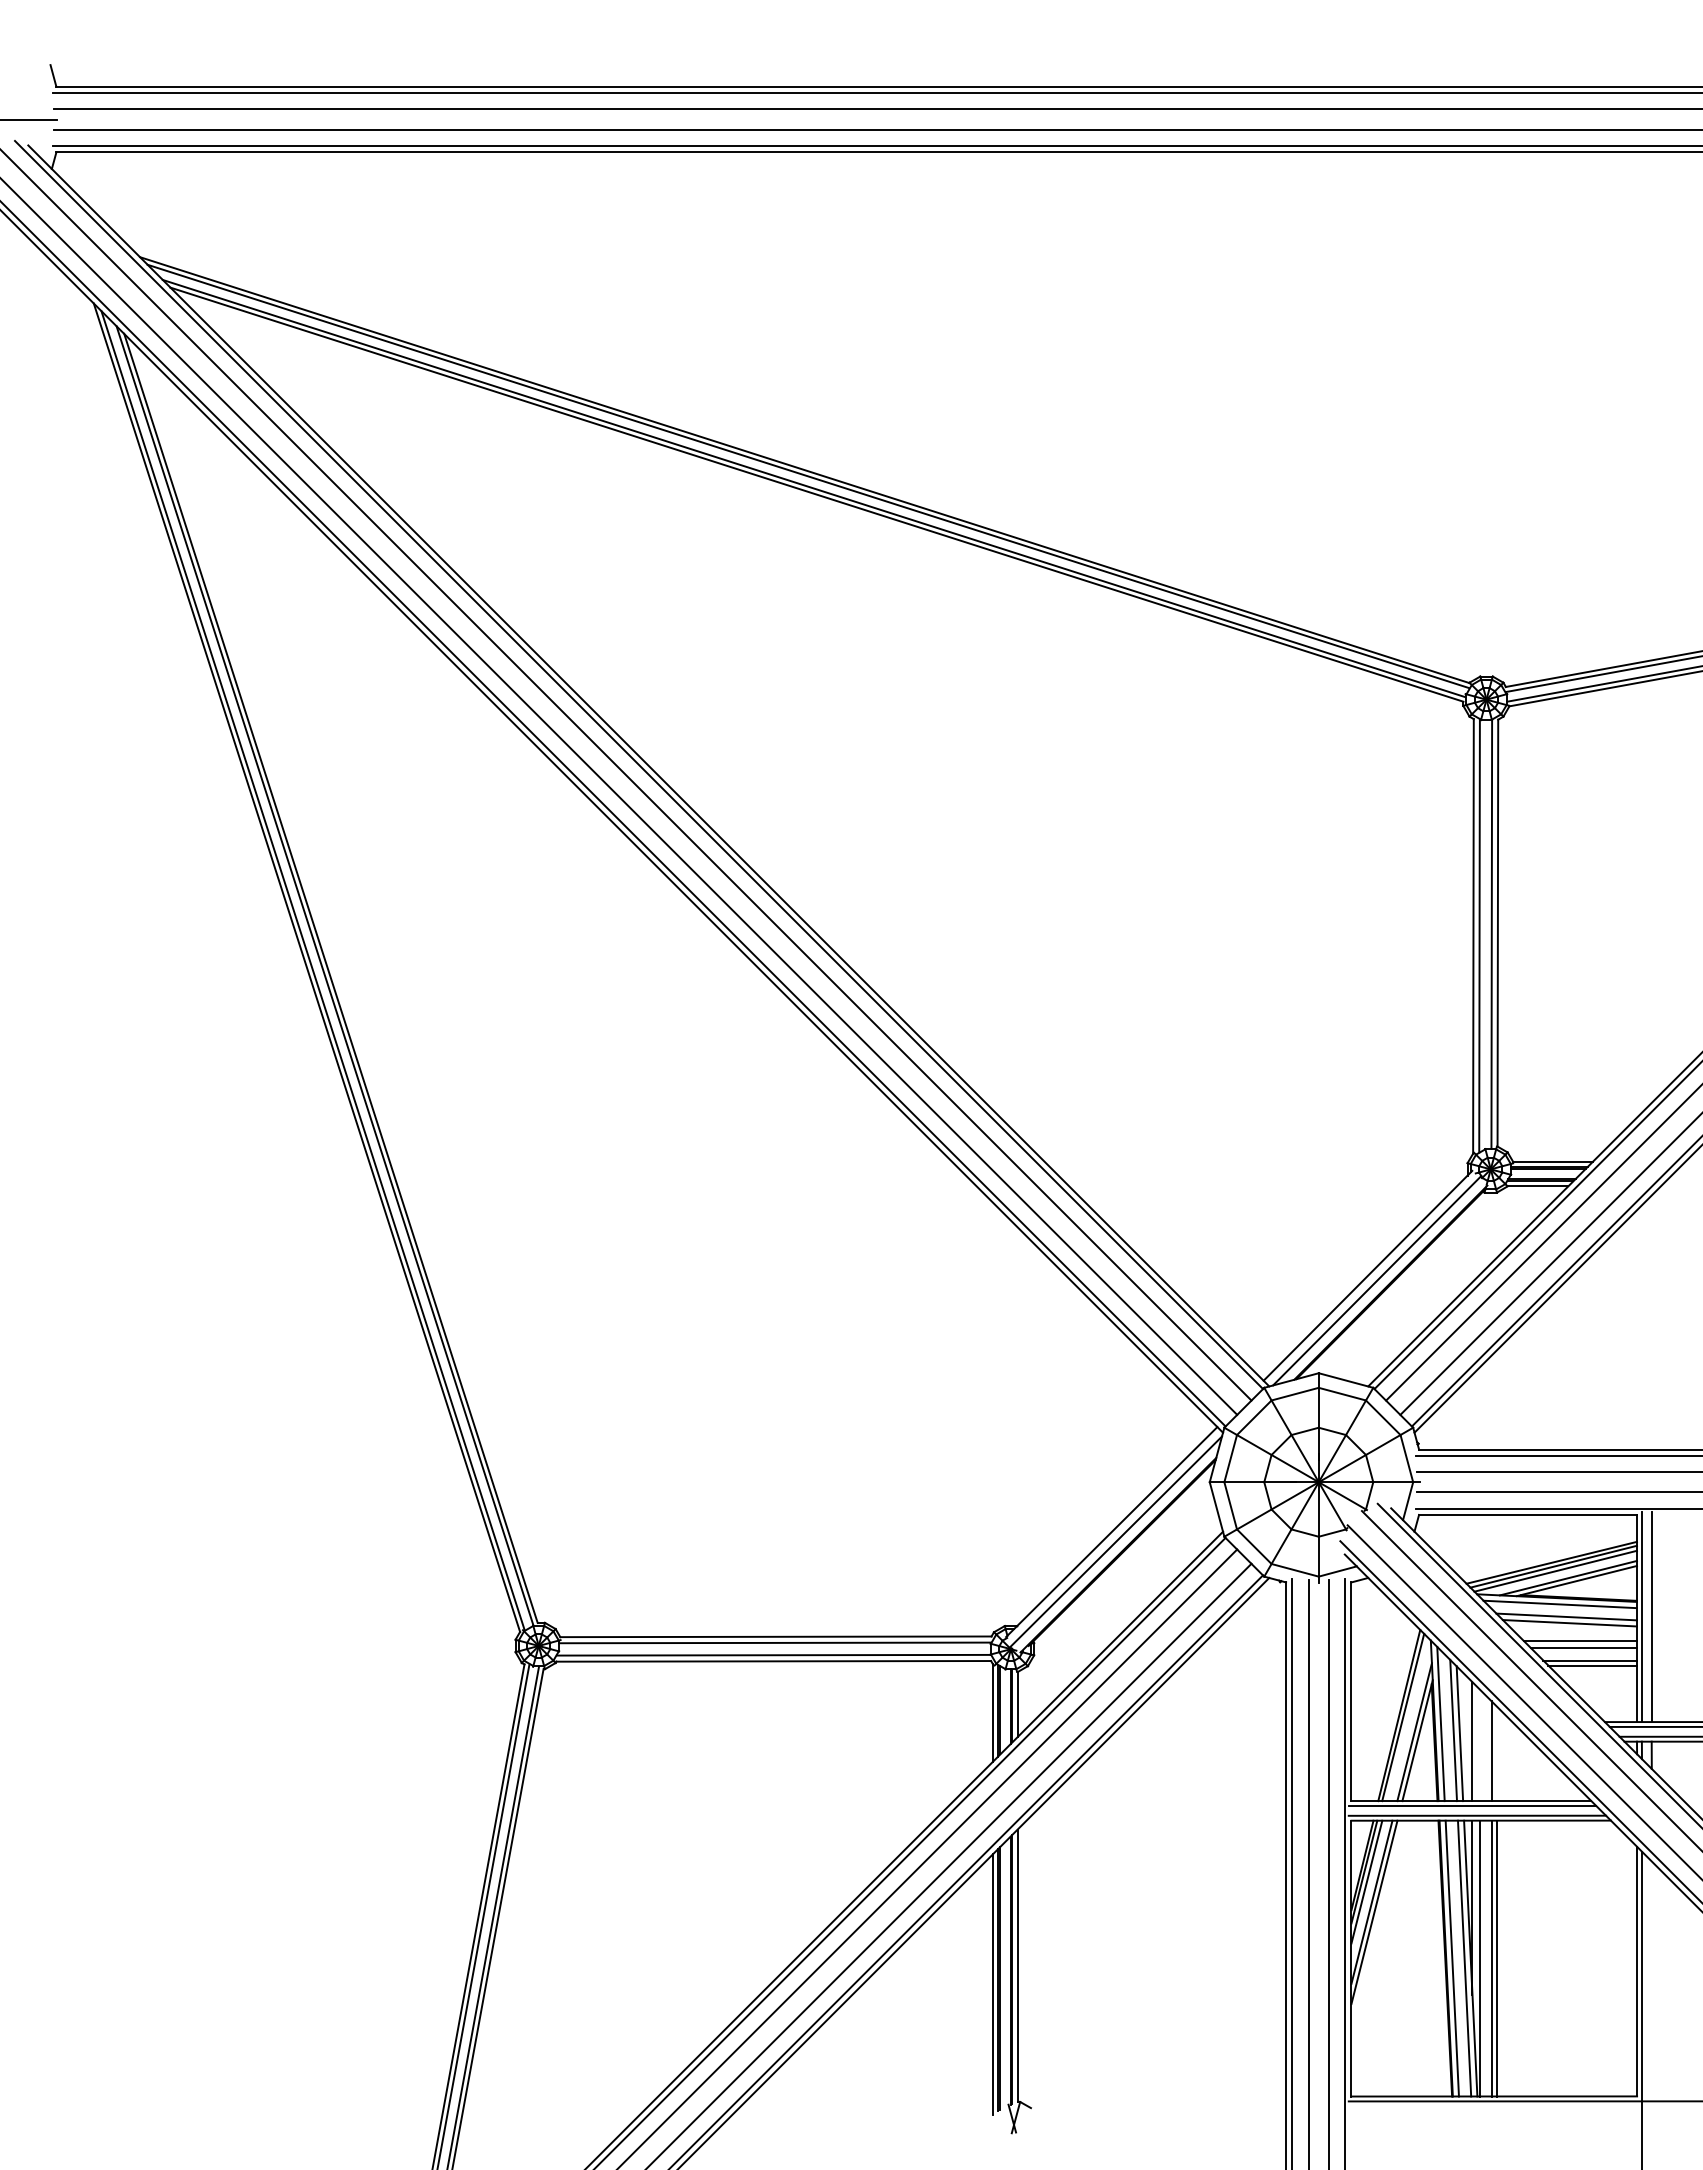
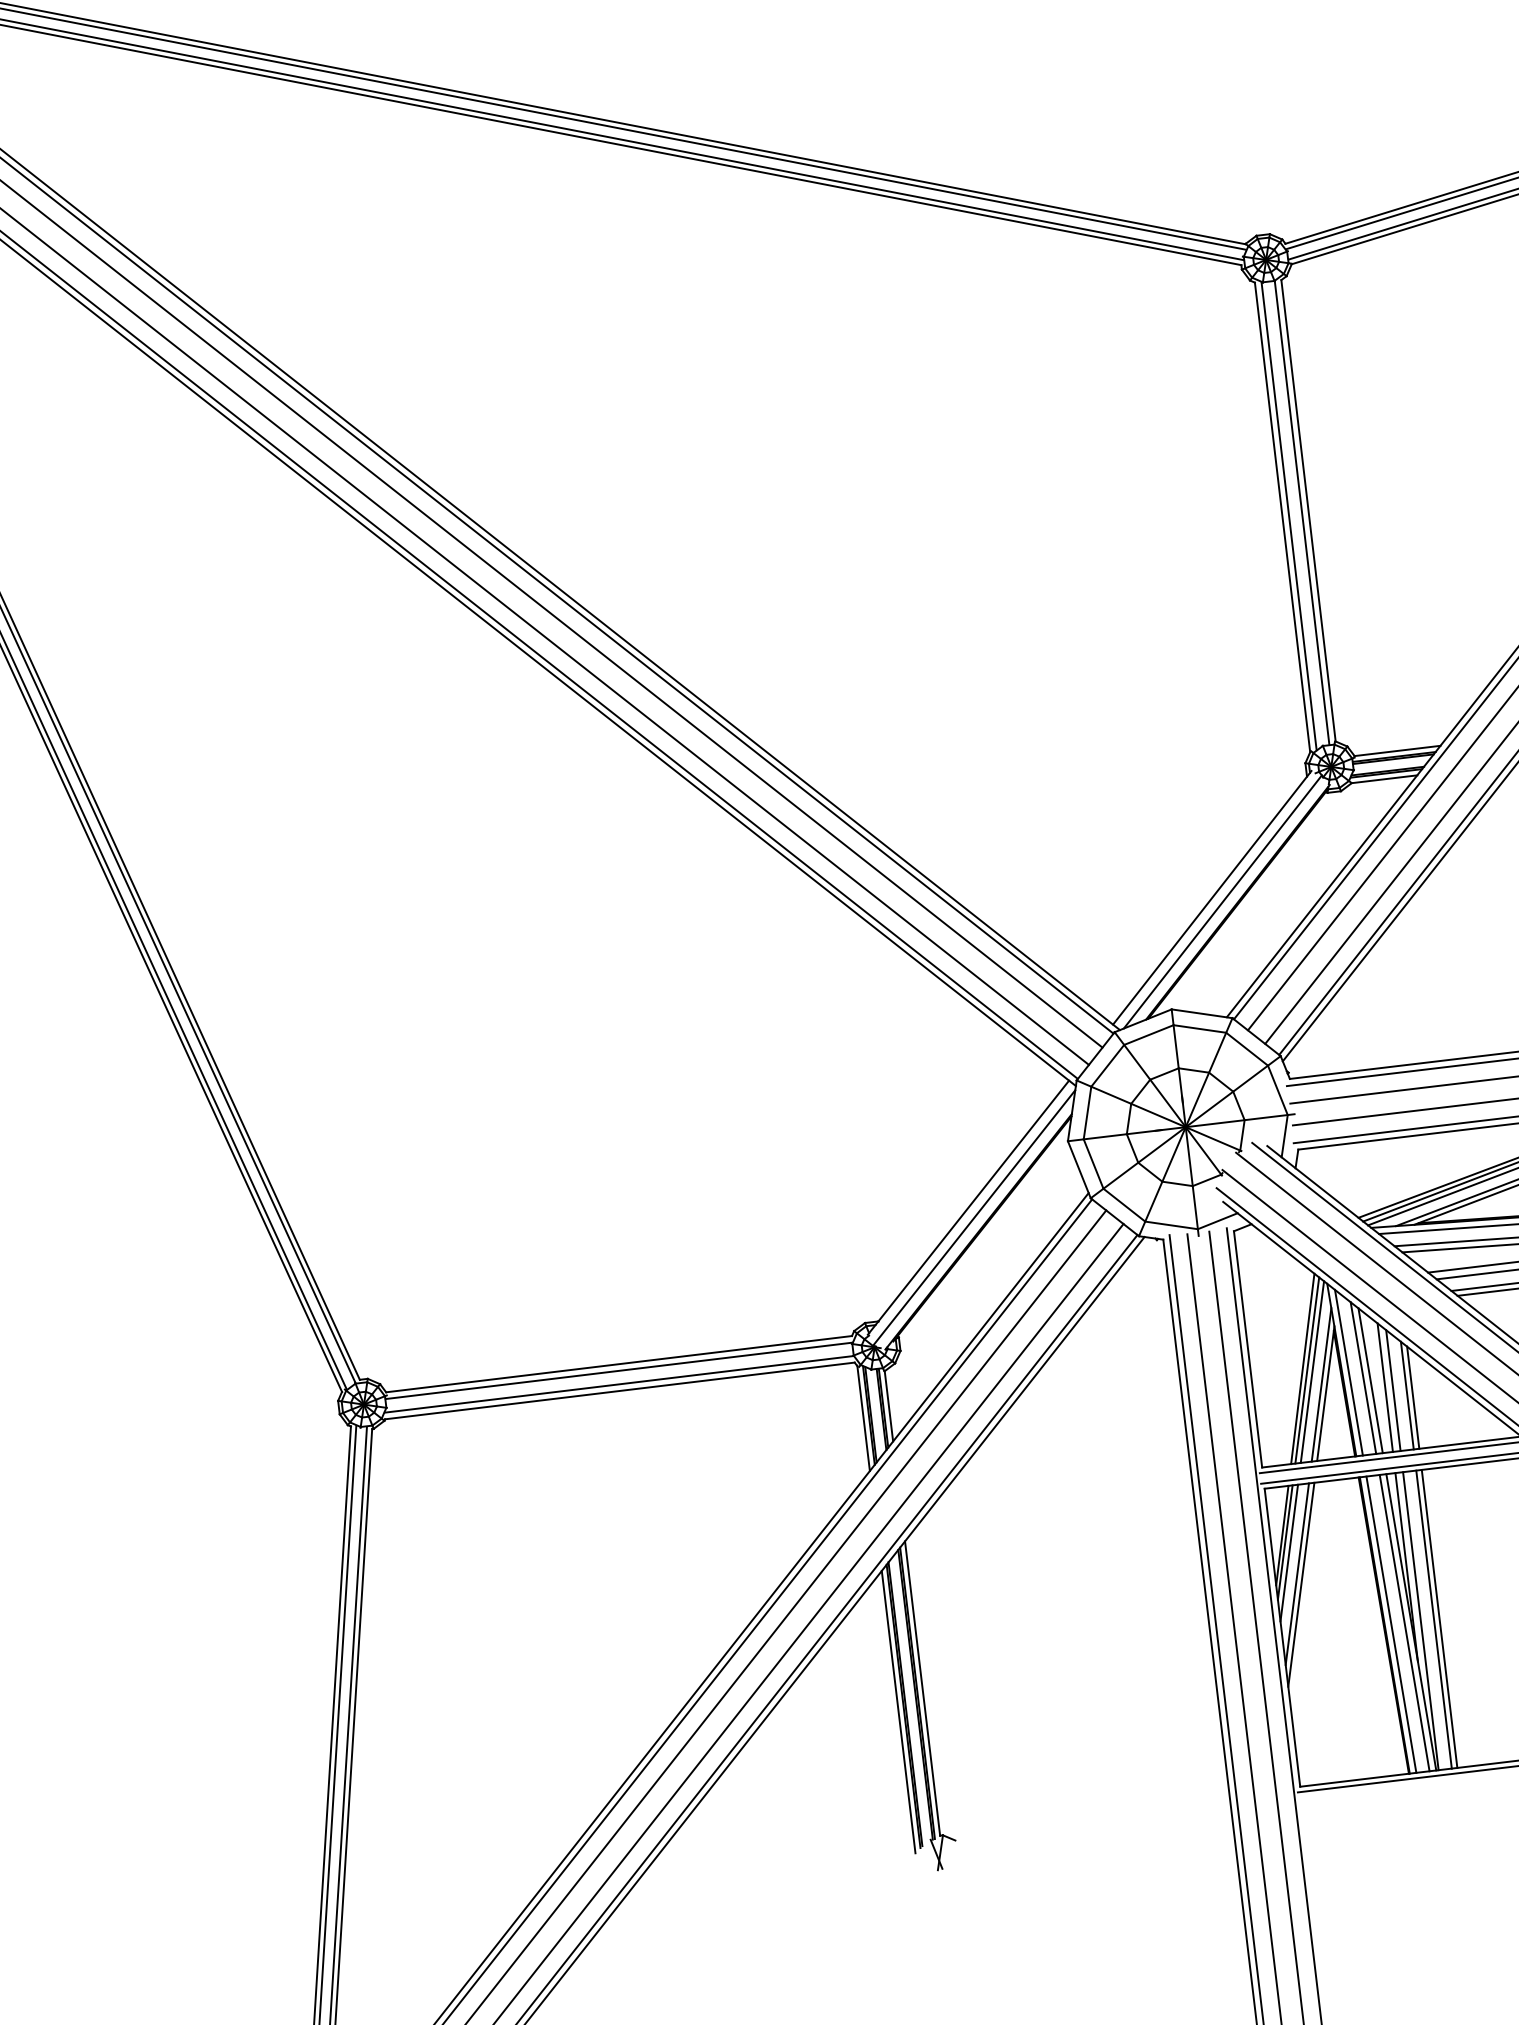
line: (1407, 1719) -> (1312, 1372), added
line: (1479, 1745) -> (1393, 1390), added
line: (1496, 1753) -> (1412, 1397), added

